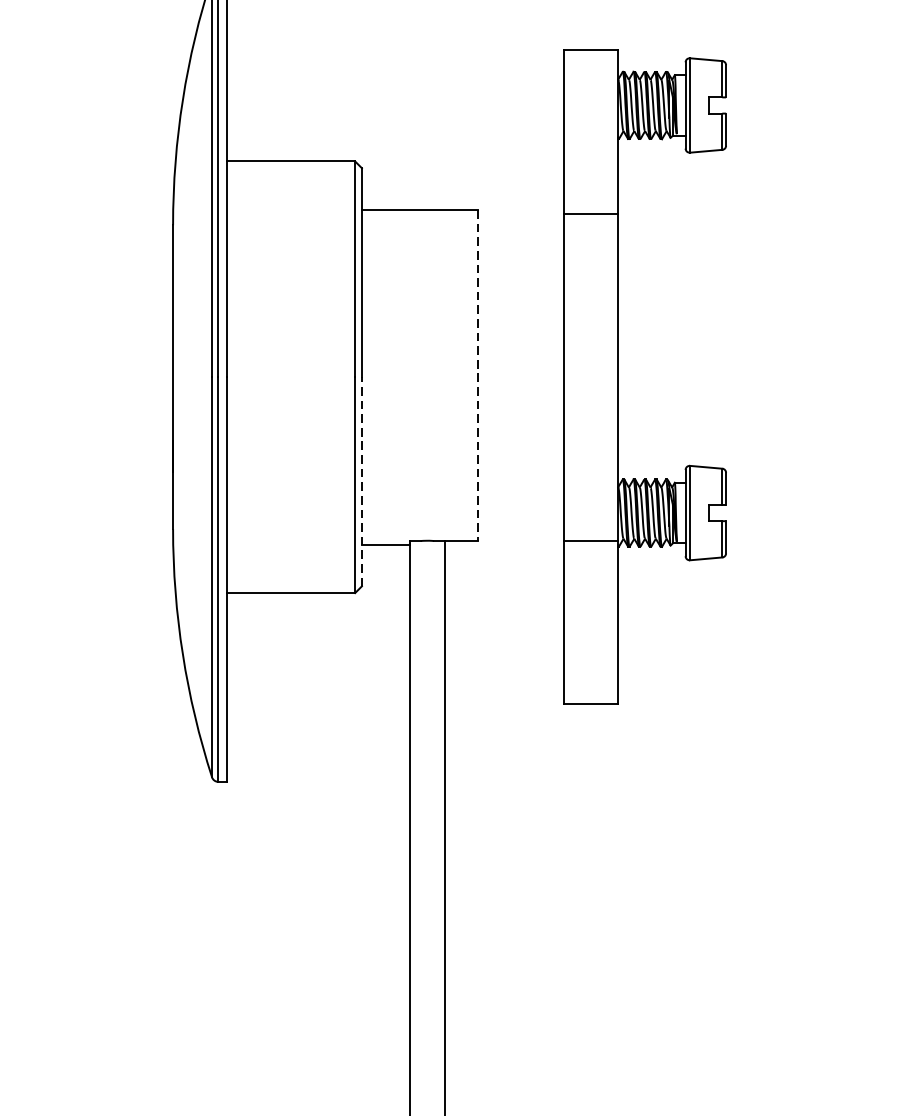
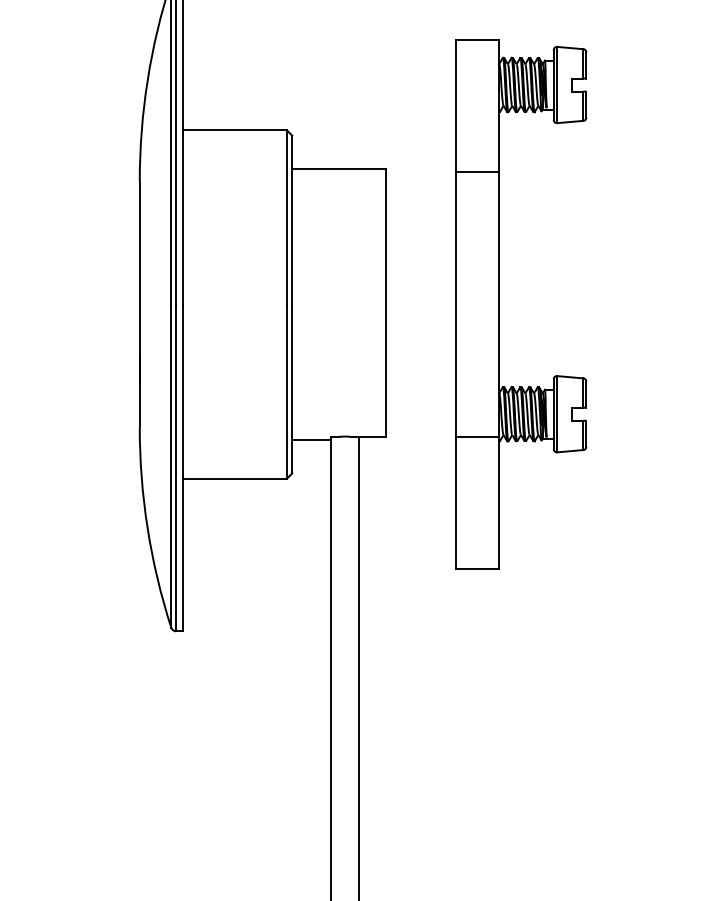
line: (477, 375) -> (385, 303), dashed -> solid
line: (362, 481) -> (292, 388), dashed -> solid

